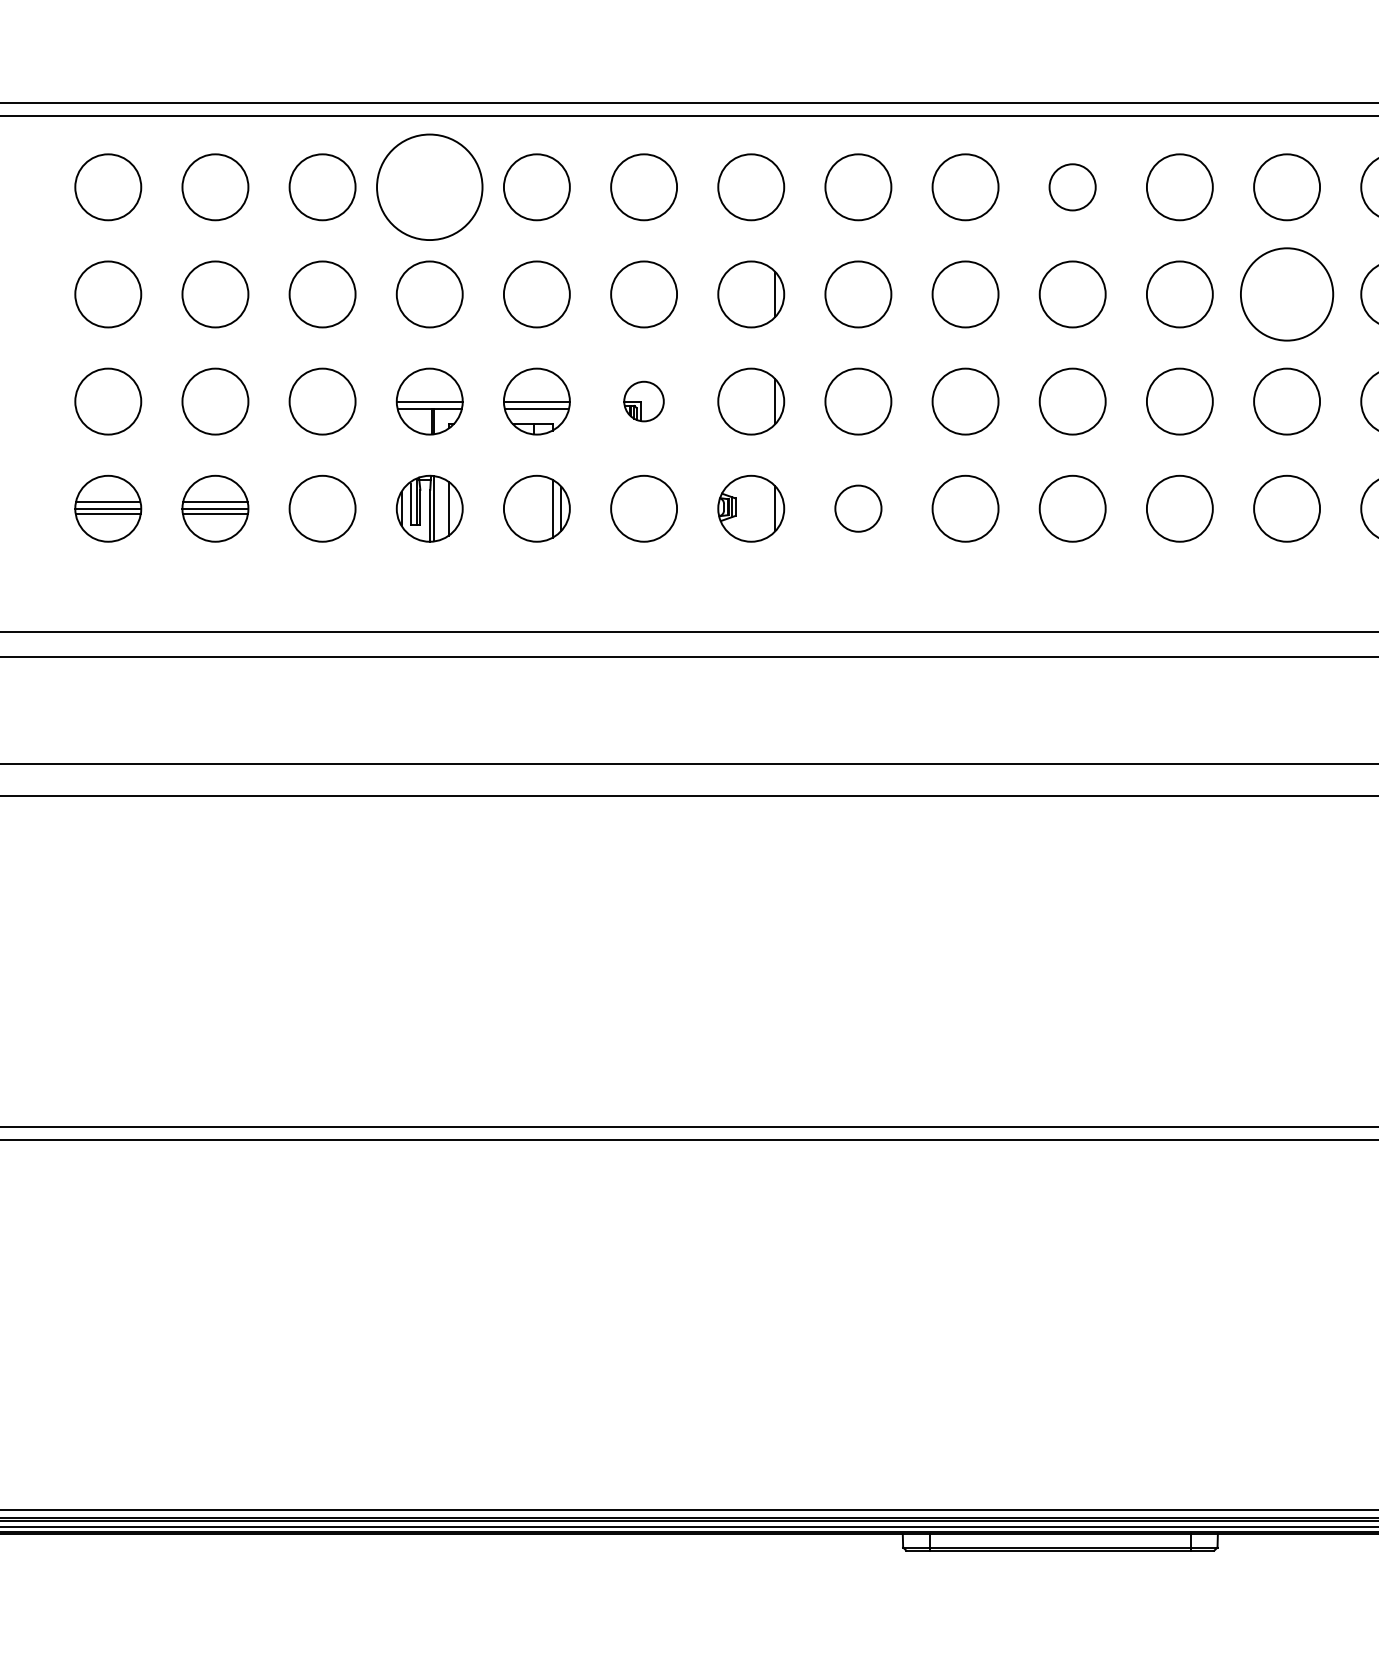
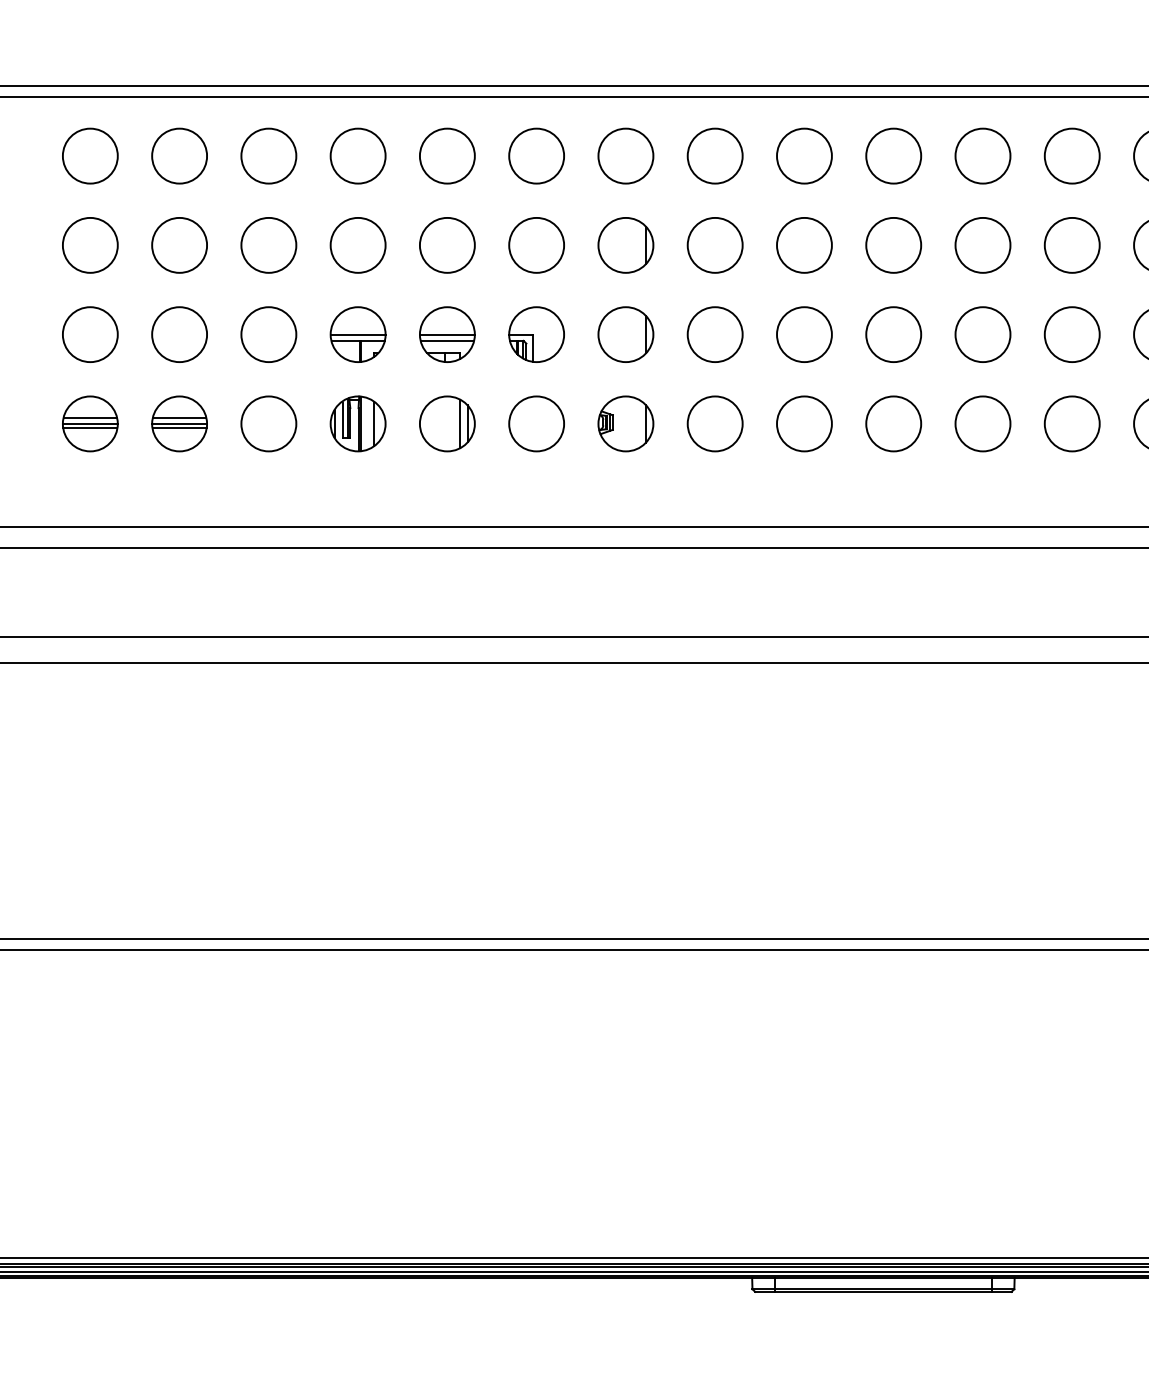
circle: (429, 187) -> (357, 156), size x0.62
circle: (1072, 187) -> (893, 156), size x1.43
circle: (1287, 294) -> (1072, 245), size x0.71
part: (643, 401) -> (536, 334), size x1.67
circle: (858, 508) -> (715, 423), size x1.43

